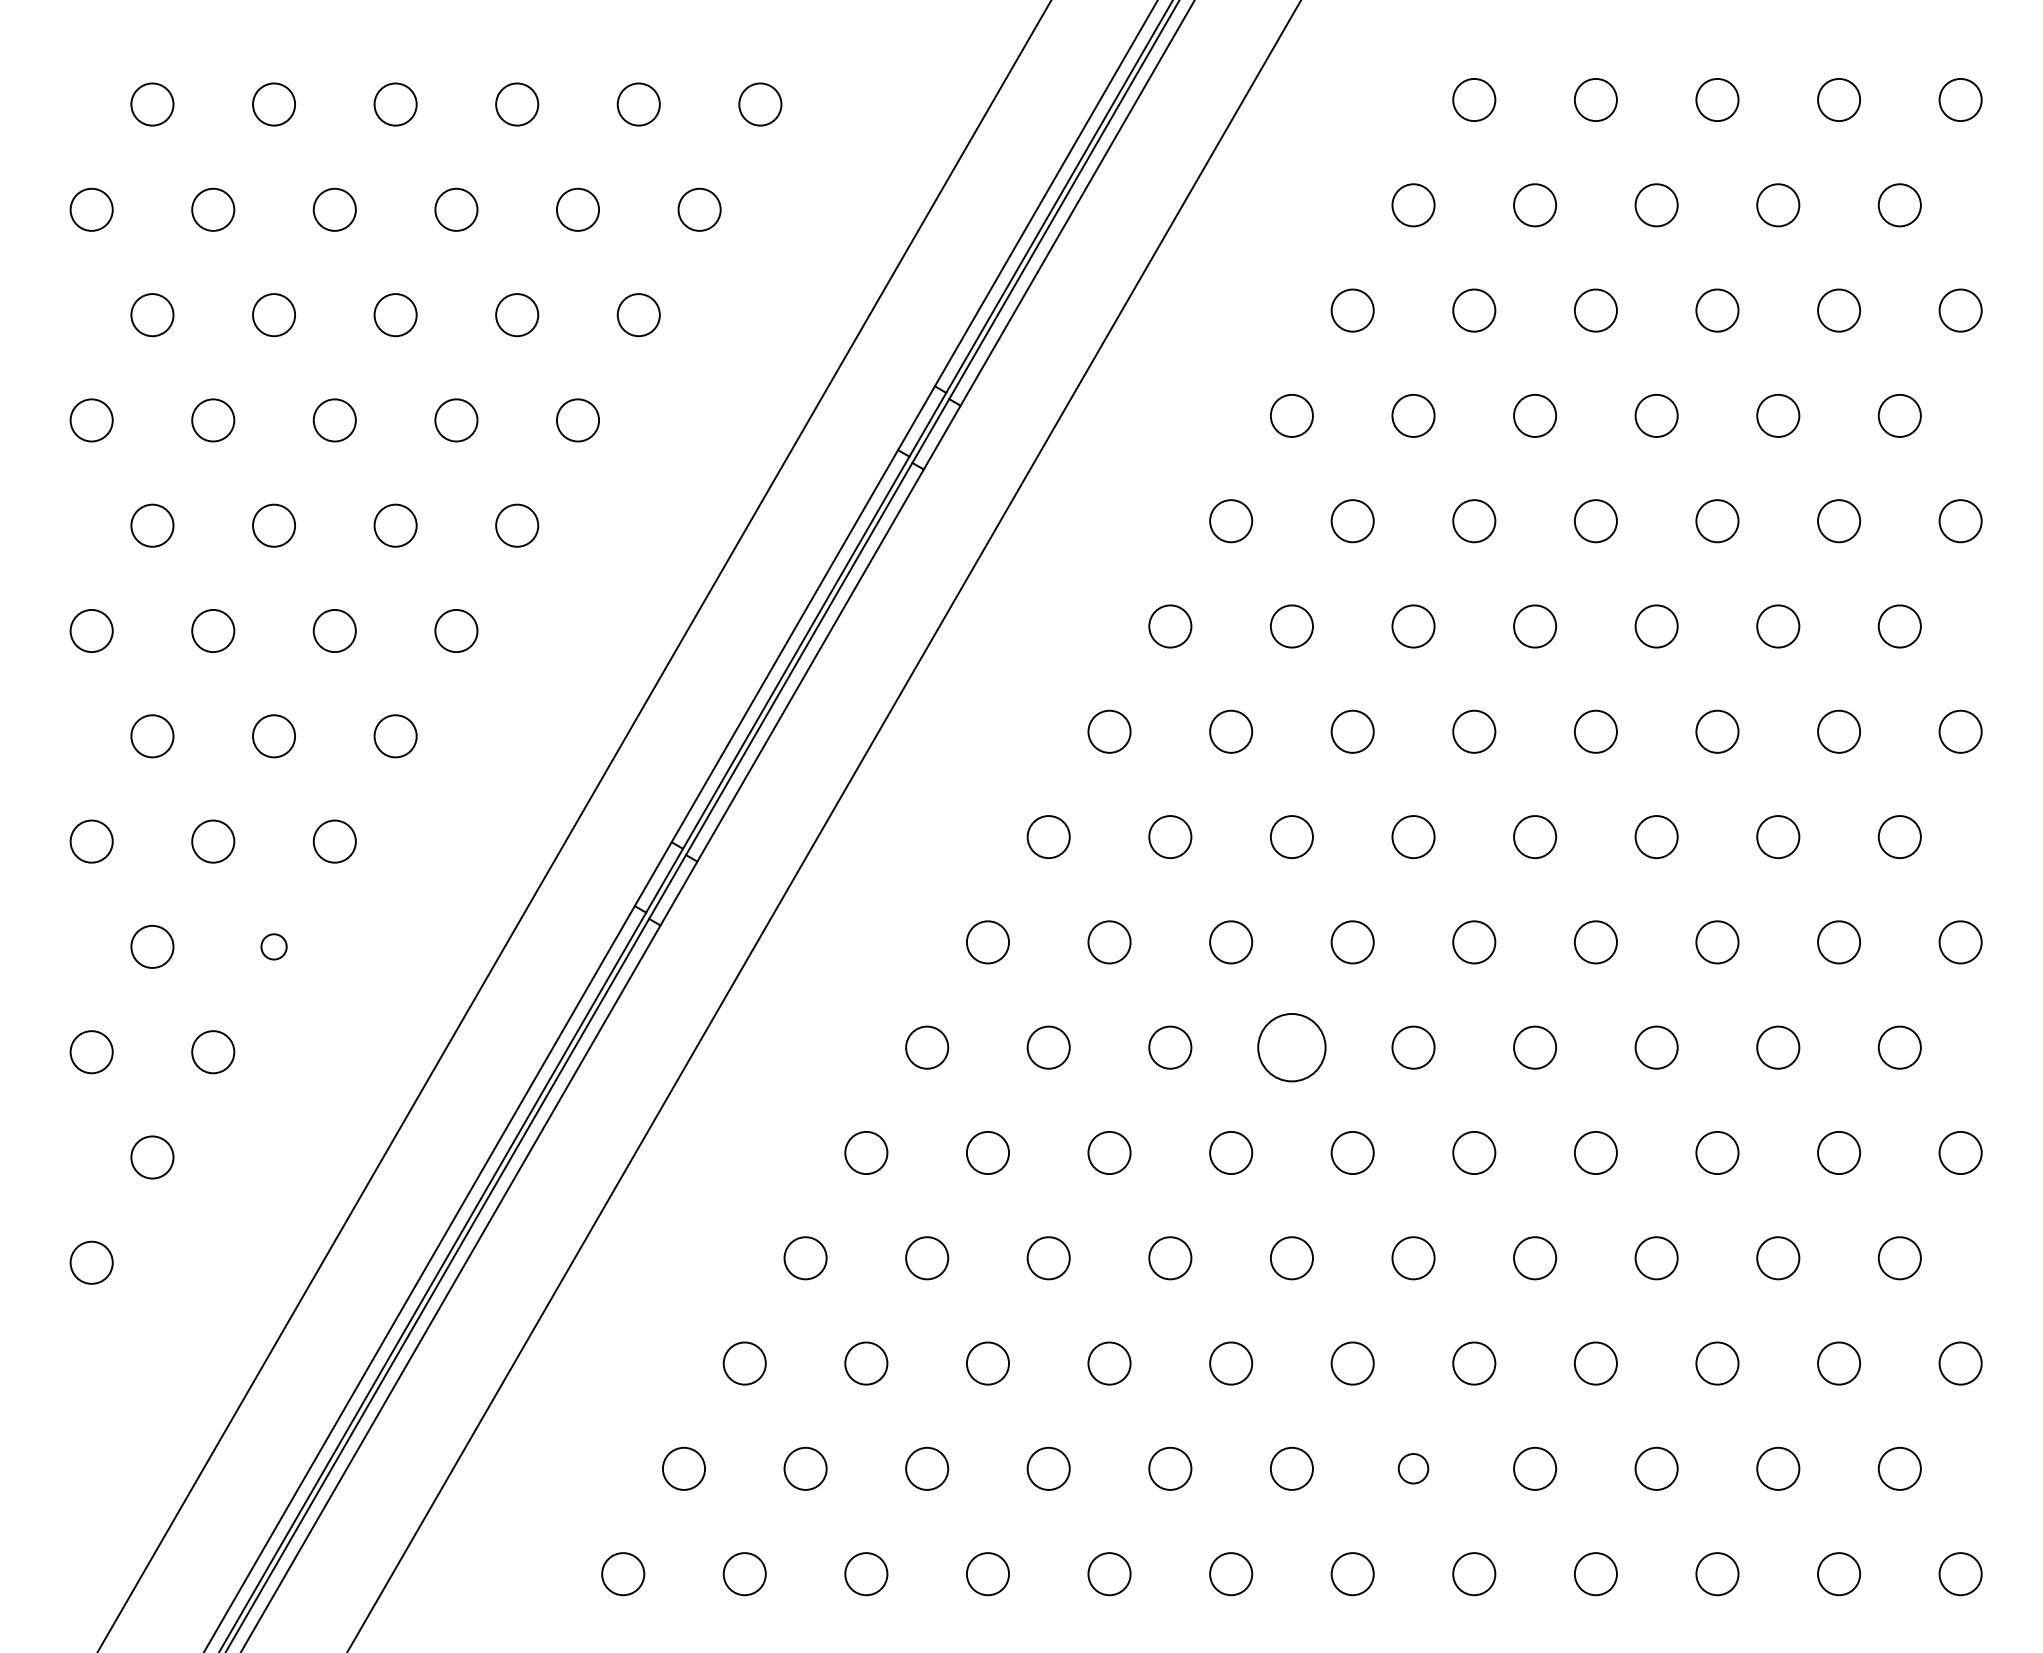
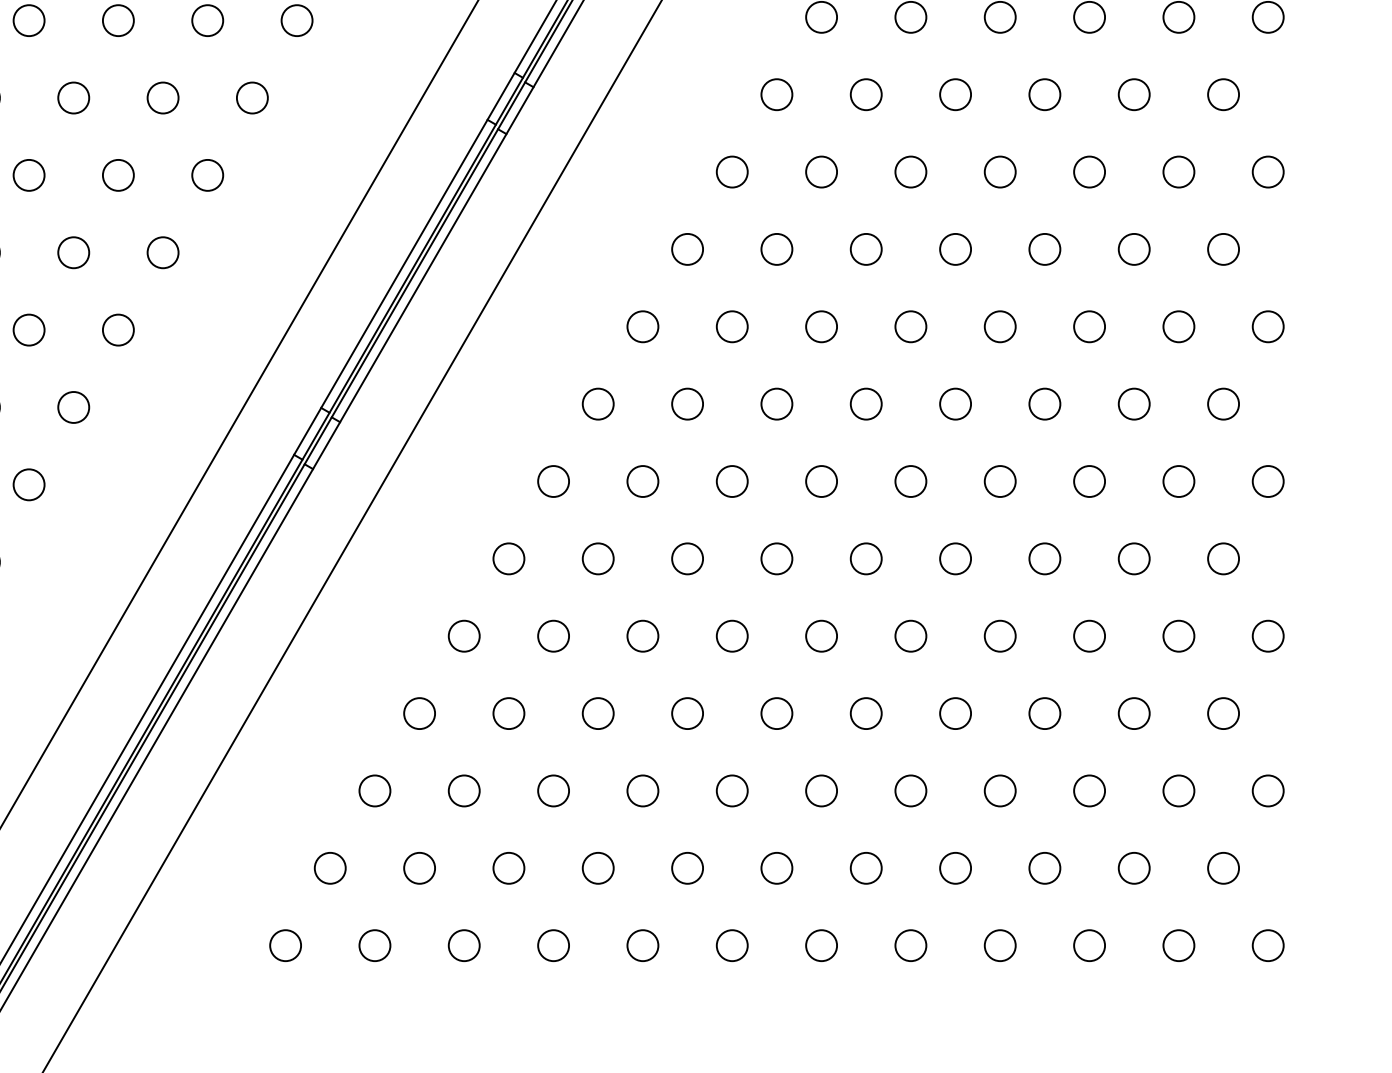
circle: (274, 946) -> (29, 484), size x1.67
circle: (1291, 1047) -> (776, 558), size x0.62
circle: (1413, 1468) -> (866, 868), size x1.43

